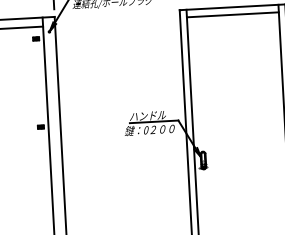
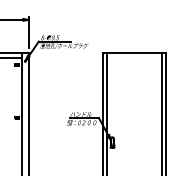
line: (232, 15) -> (134, 57), removed

